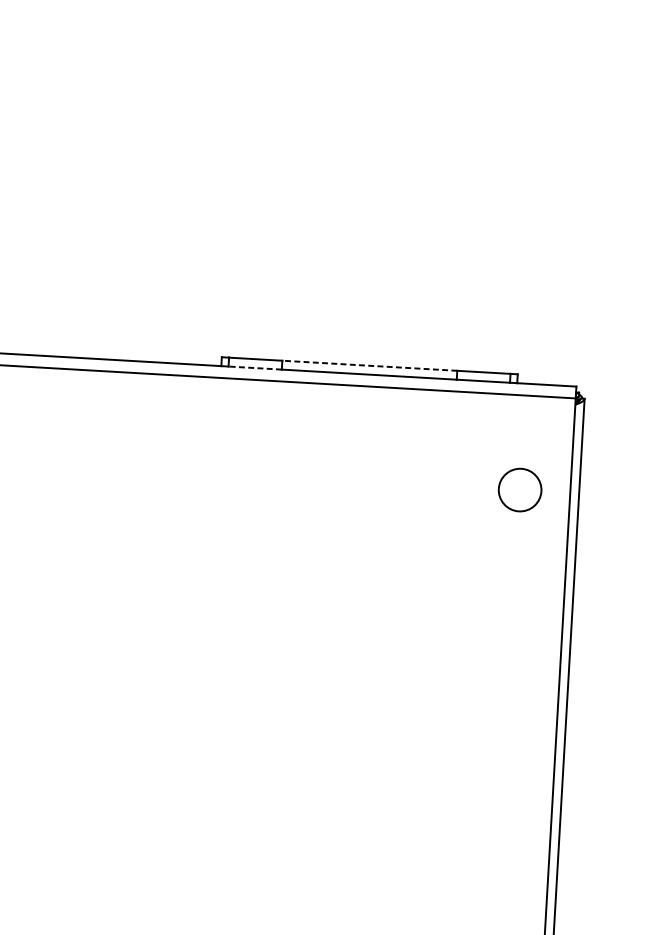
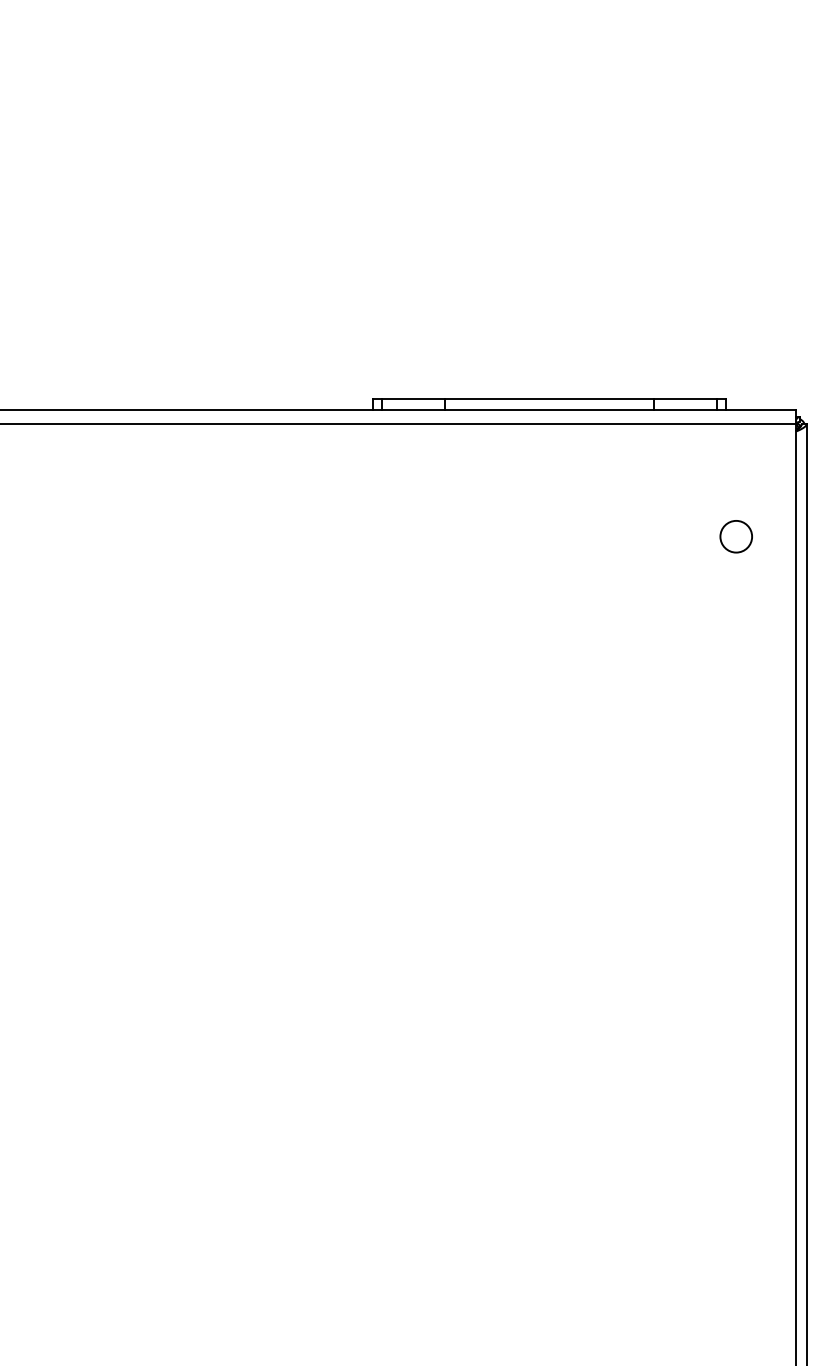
line: (369, 365) -> (549, 399), dashed -> solid
line: (255, 367) -> (413, 409), dashed -> solid
circle: (519, 489) -> (735, 536), size x0.62

